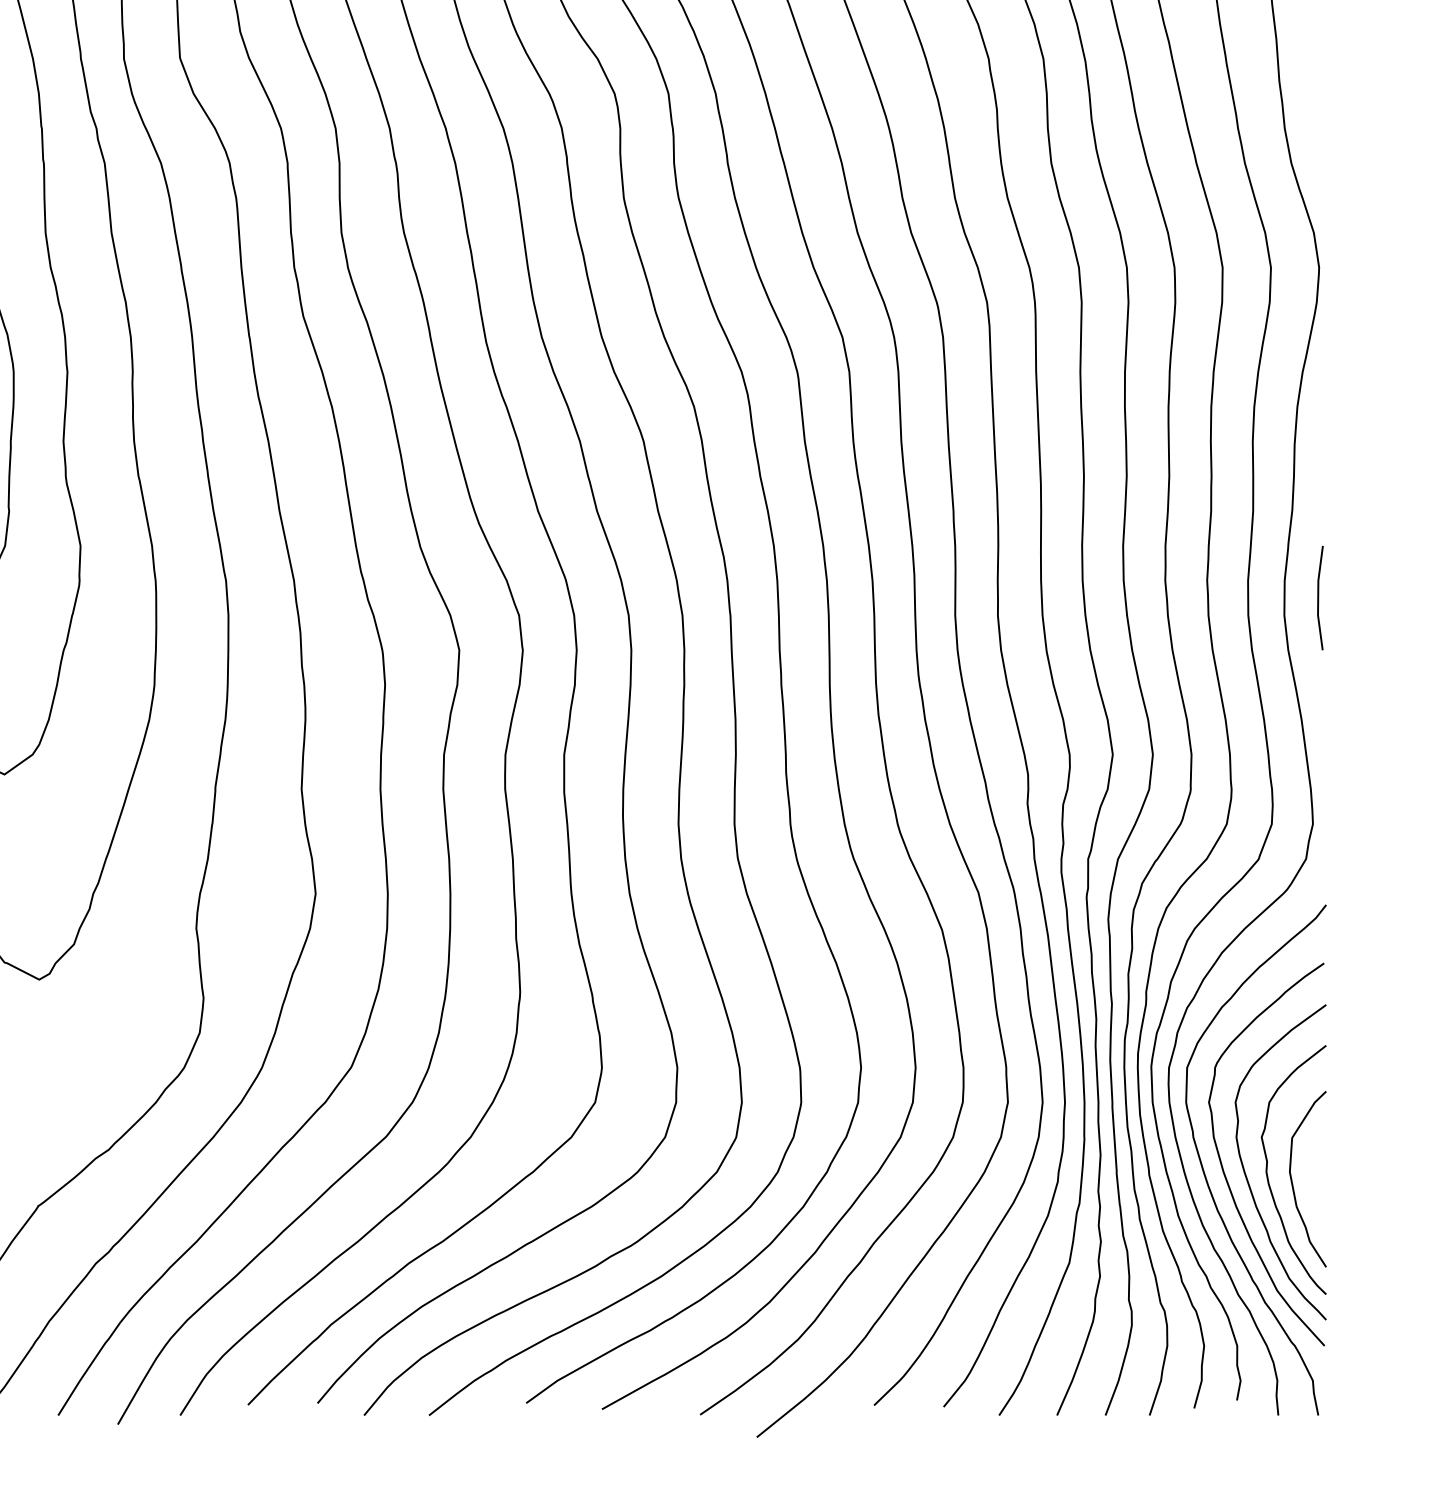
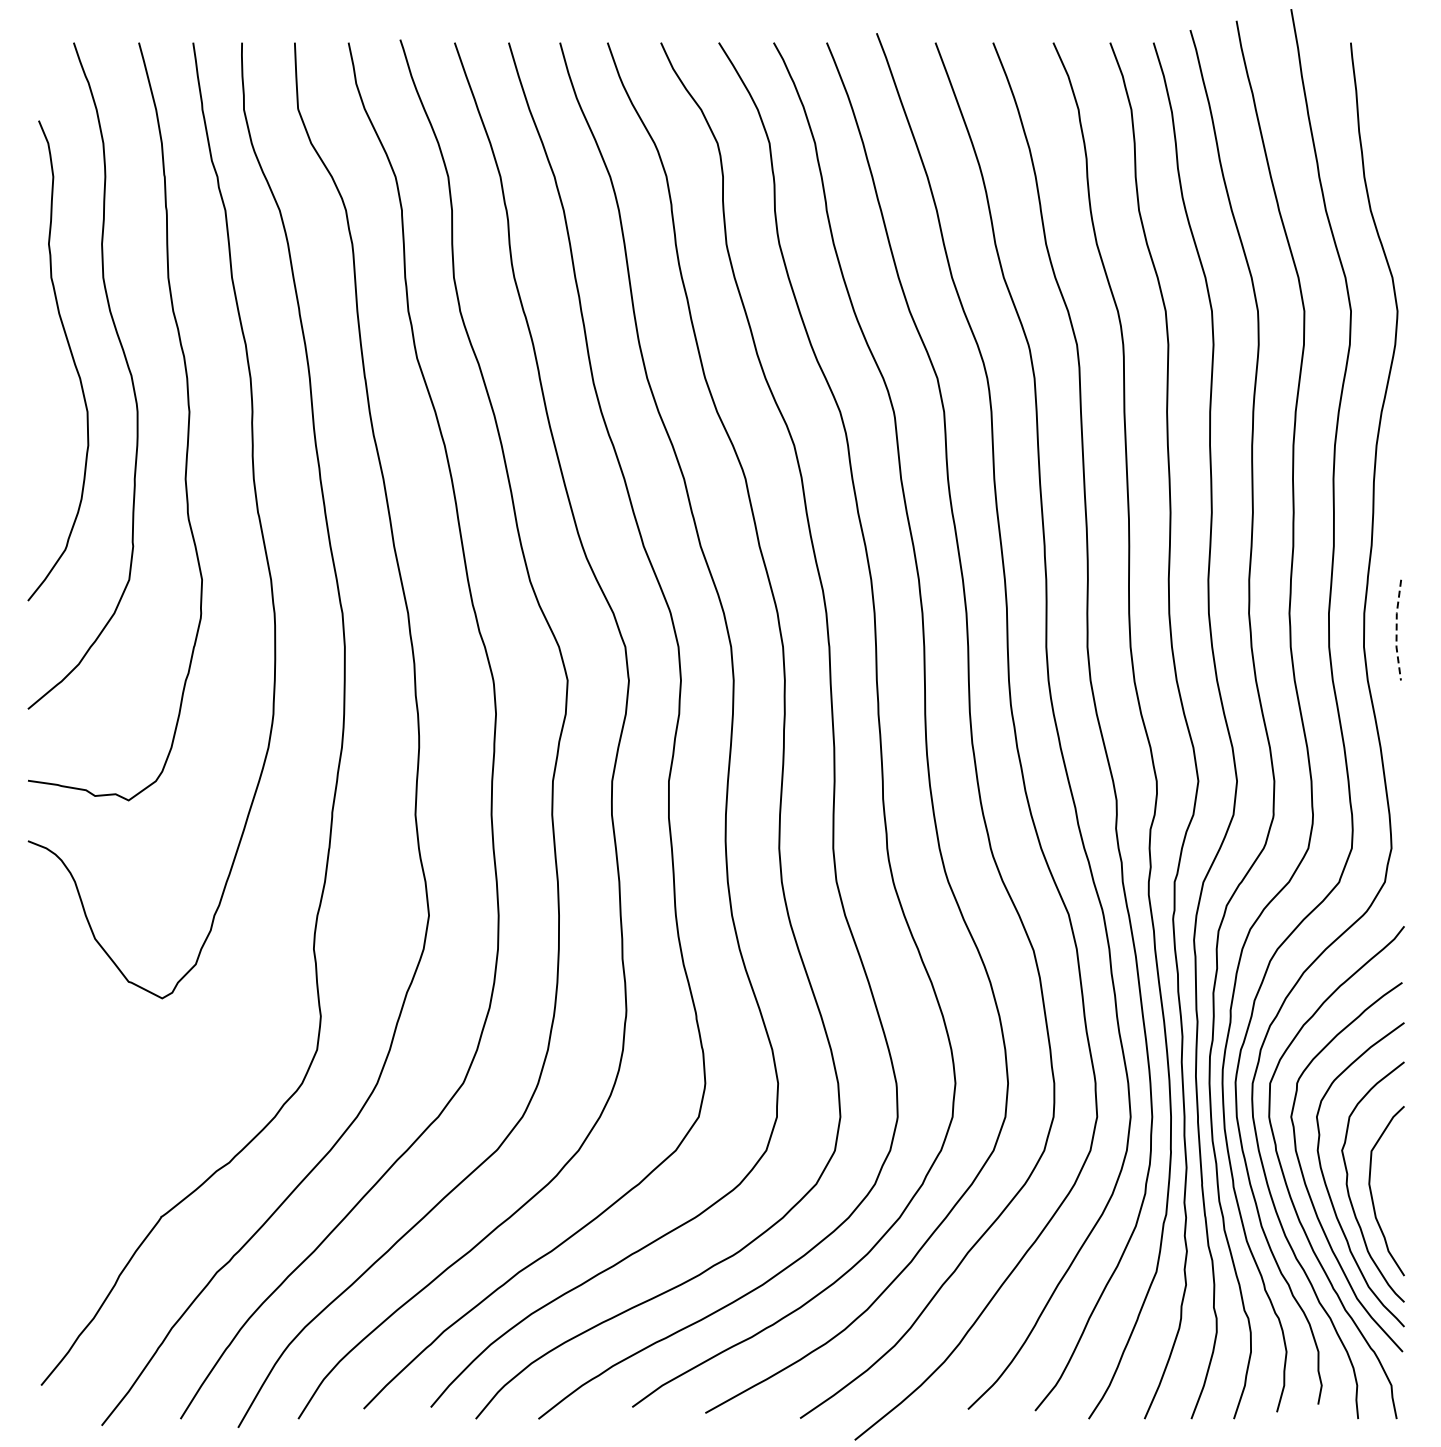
line: (1318, 598) -> (1396, 630), solid -> dashed

